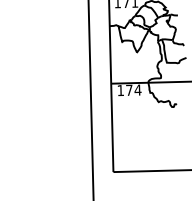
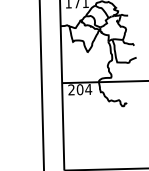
text: (124, 89) -> (75, 88), 174 -> 204

